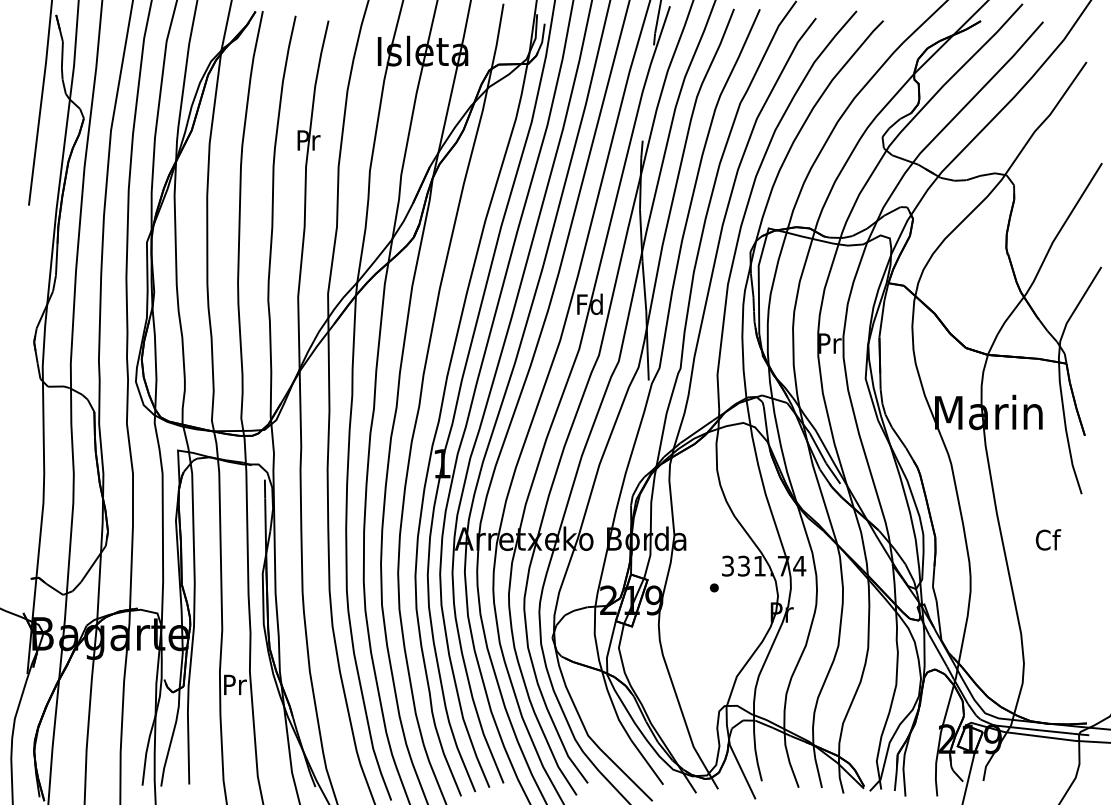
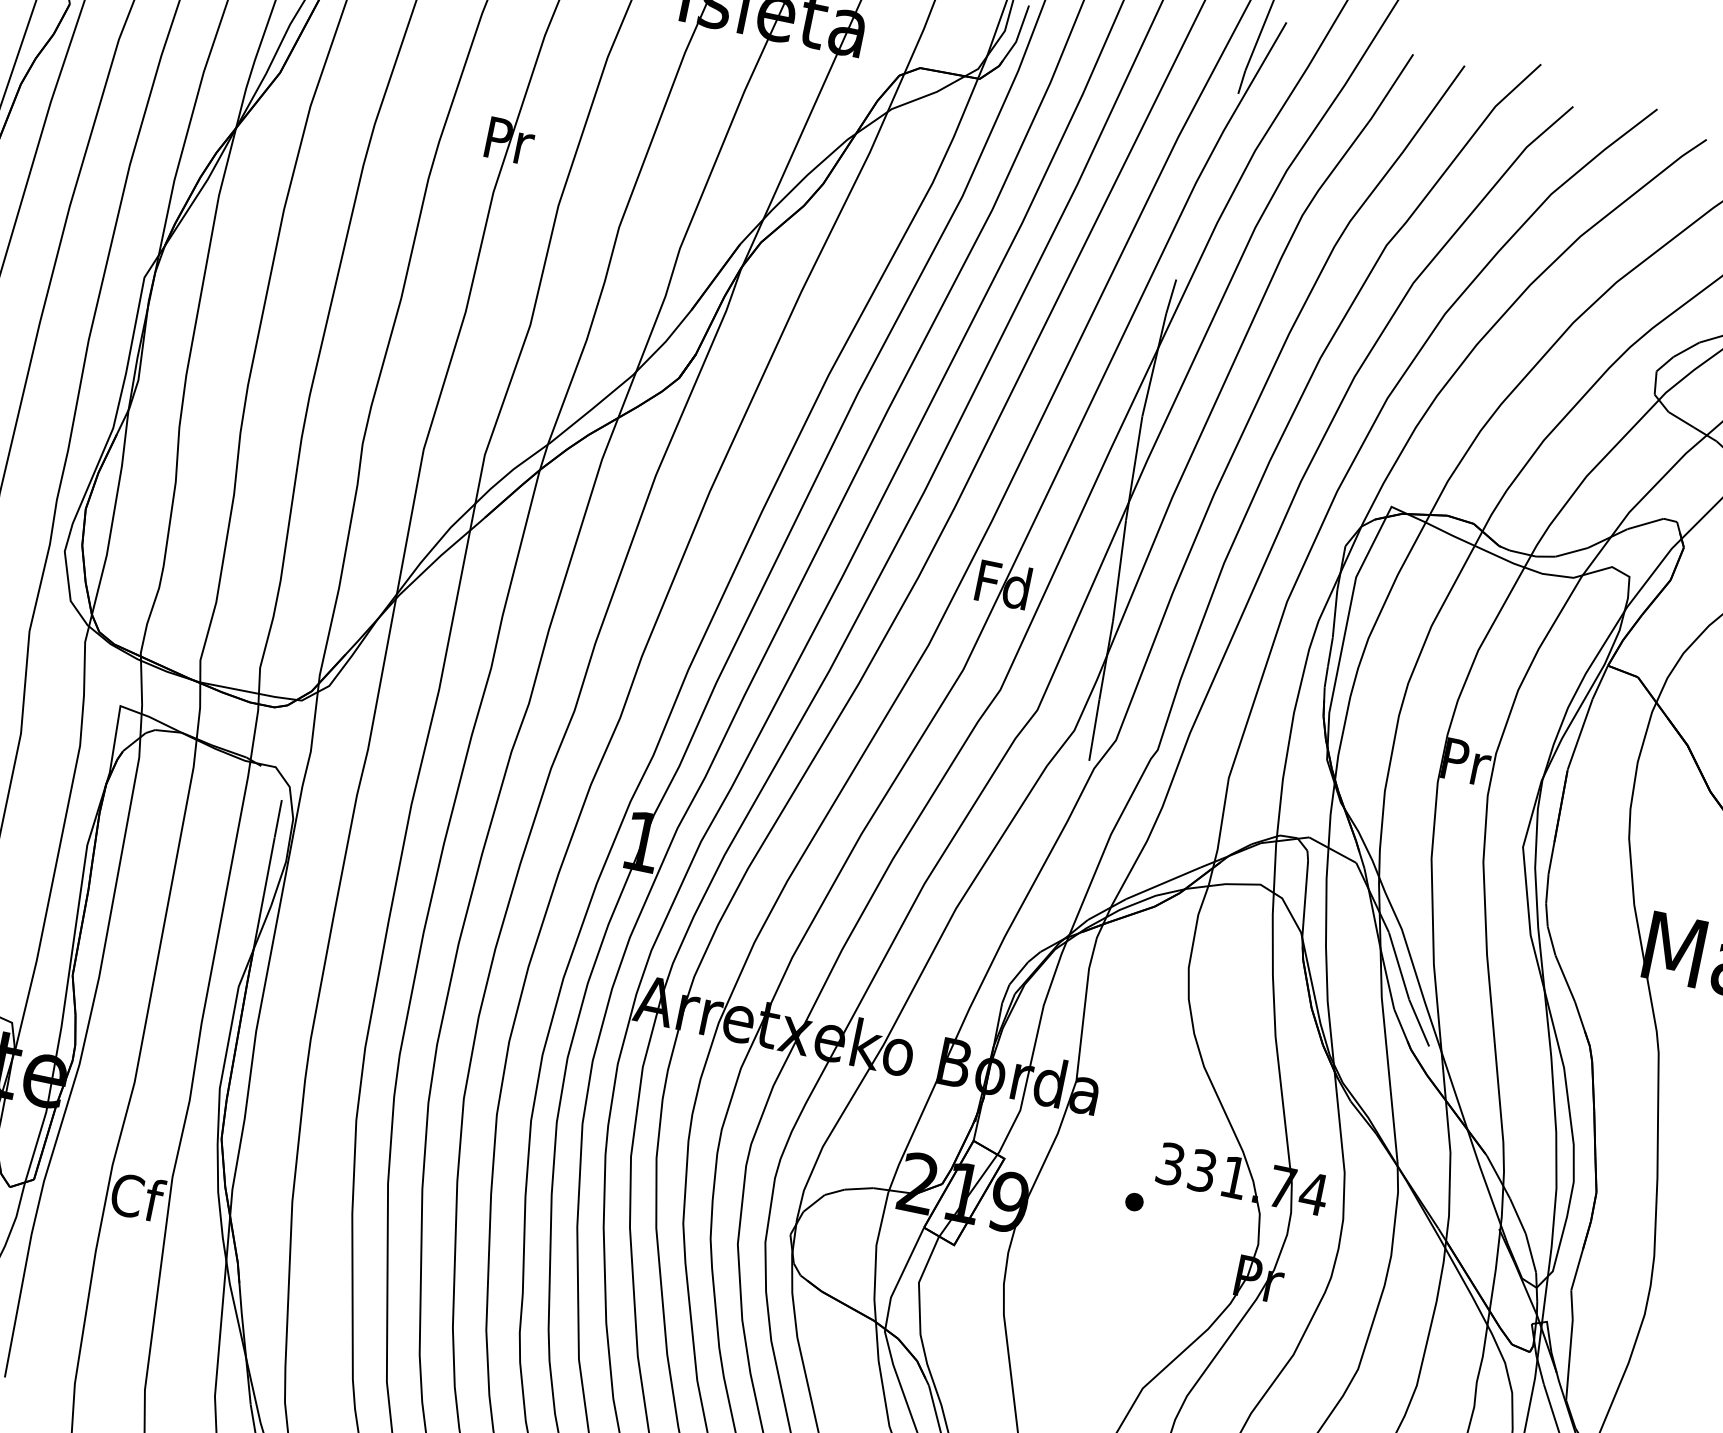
text: (234, 684) -> (136, 1196), Pr -> Cf

